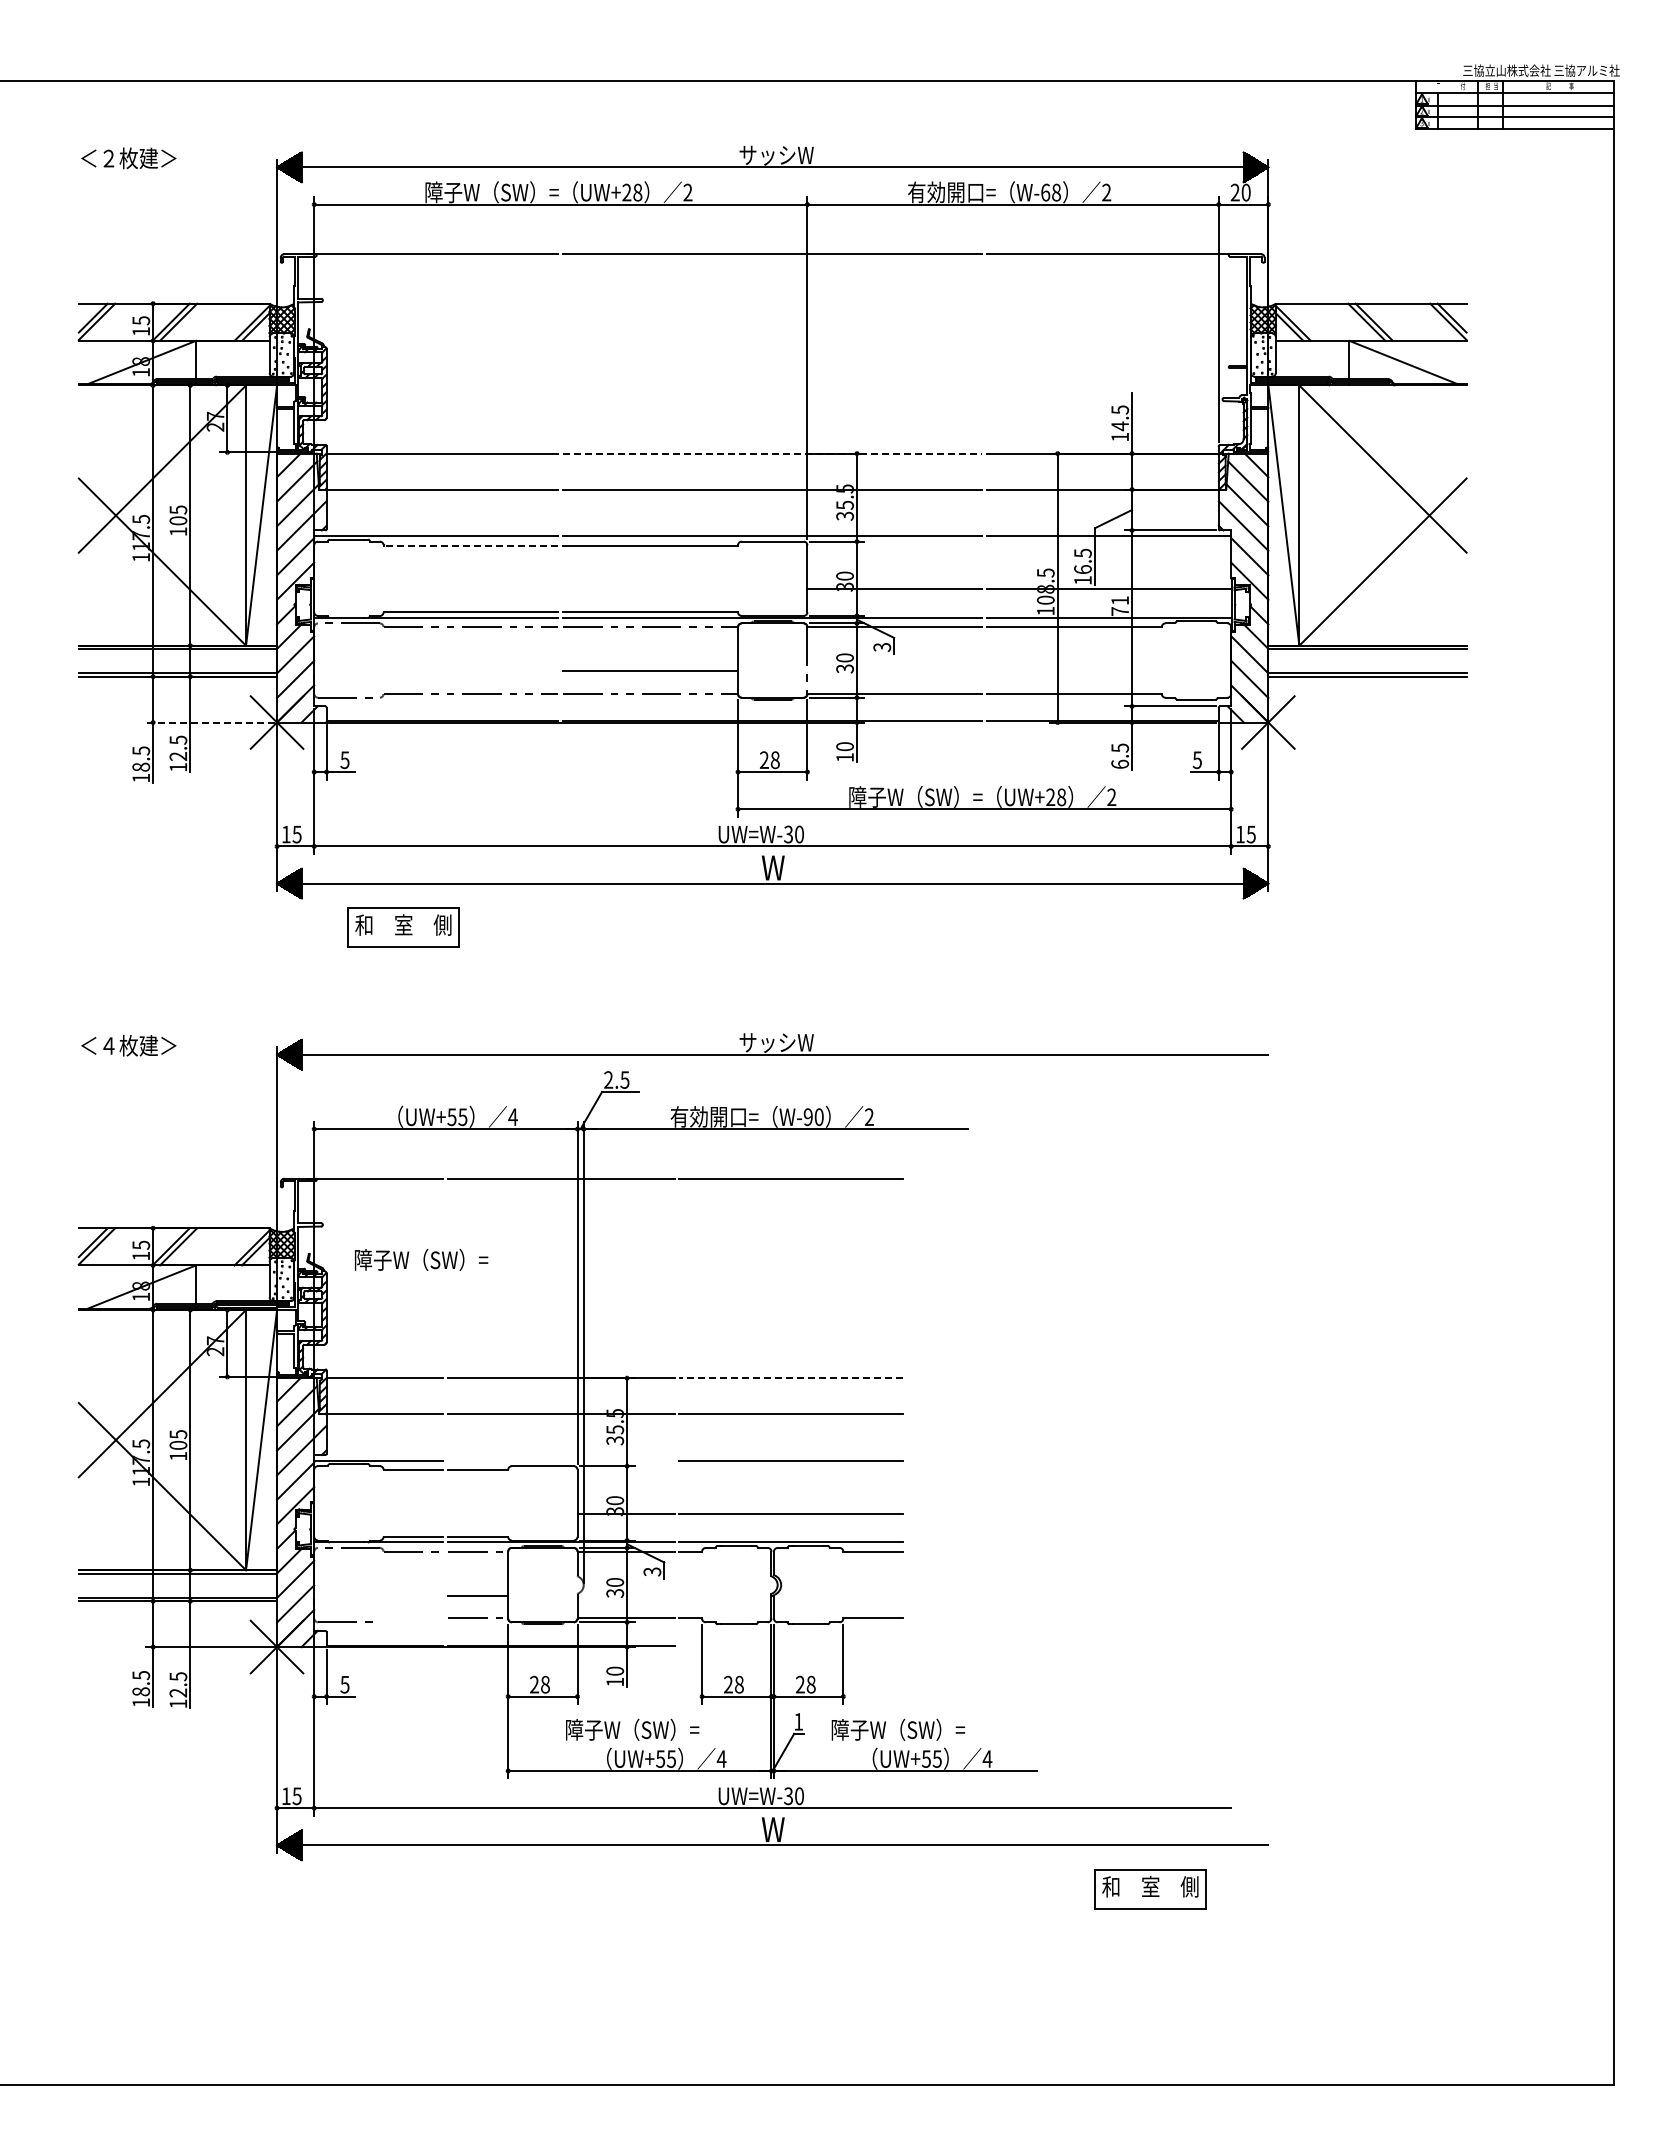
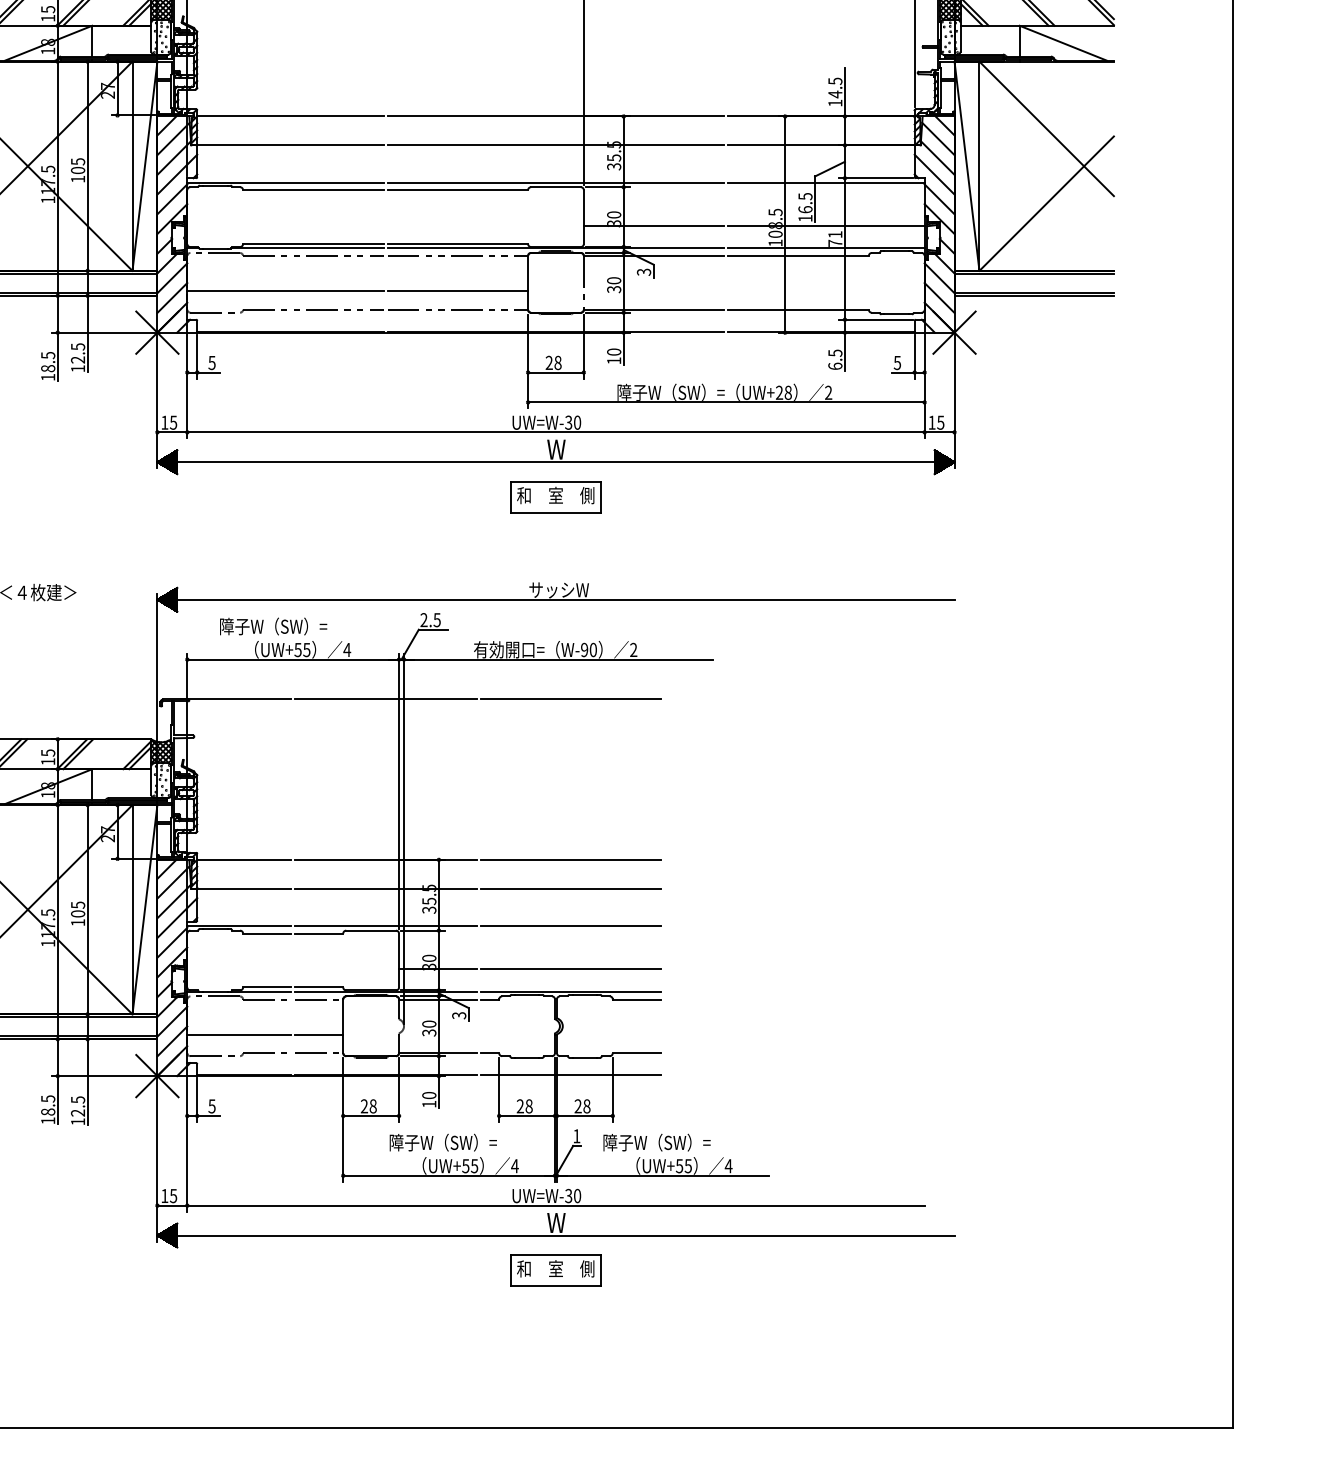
line: (773, 453) -> (556, 116), dashed -> solid
line: (470, 545) -> (312, 190), dashed -> solid
line: (436, 671) -> (285, 291), added
line: (209, 722) -> (103, 332), dashed -> solid
part: (403, 927) -> (555, 497), moved
text: (421, 1259) -> (273, 626), moved
line: (791, 1378) -> (571, 860), dashed -> solid
line: (561, 1460) -> (386, 926), added
line: (378, 1595) -> (238, 1034), added
part: (409, 1620) -> (263, 1054), added
line: (791, 1645) -> (571, 1074), added
part: (1150, 1889) -> (555, 1271), moved

